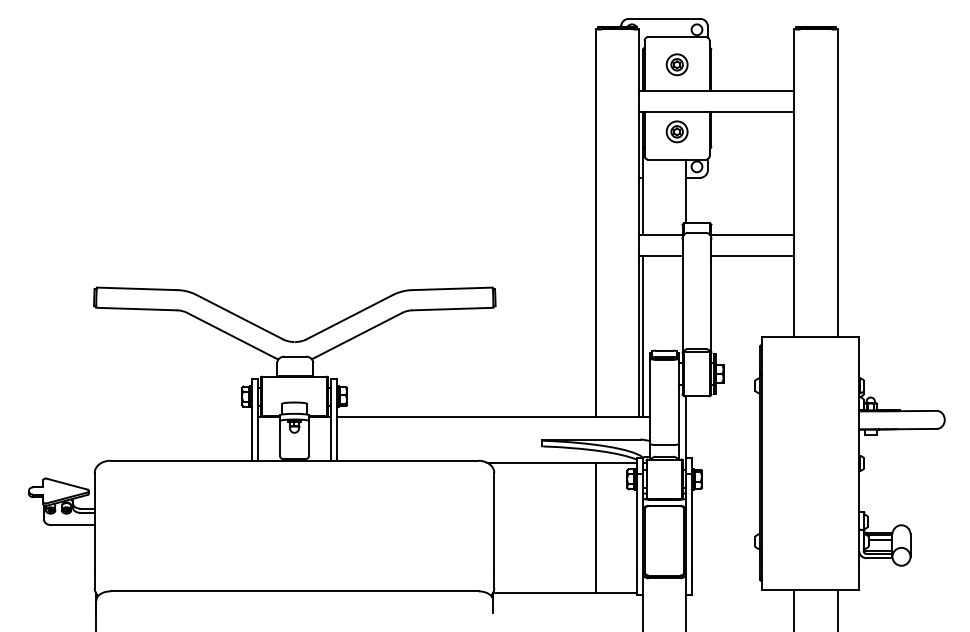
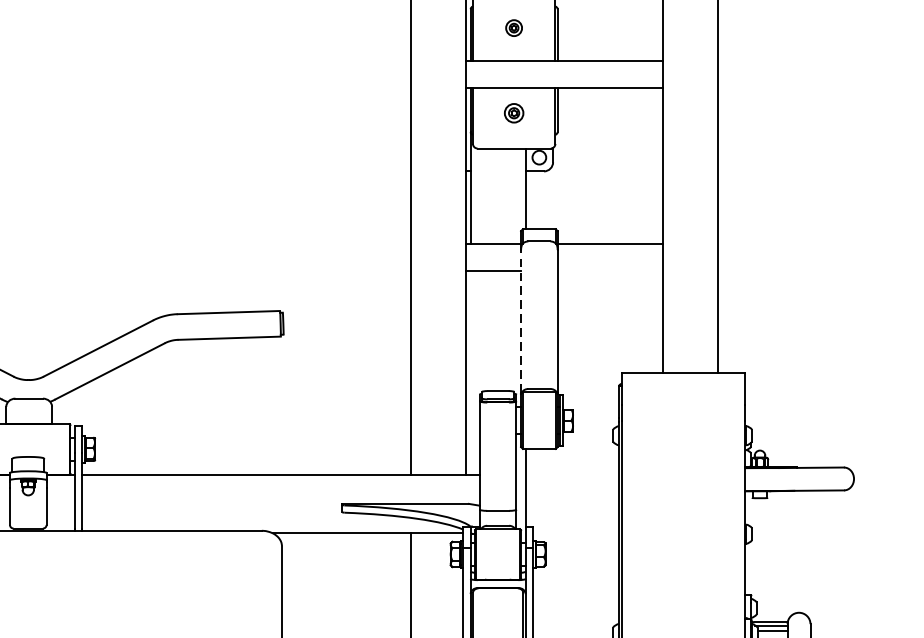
part: (676, 64) -> (513, 27), size x0.6
part: (676, 131) -> (513, 112), size x0.7
line: (752, 256) -> (609, 271), removed
line: (682, 295) -> (520, 321), solid -> dashed
line: (642, 336) -> (470, 373), removed

